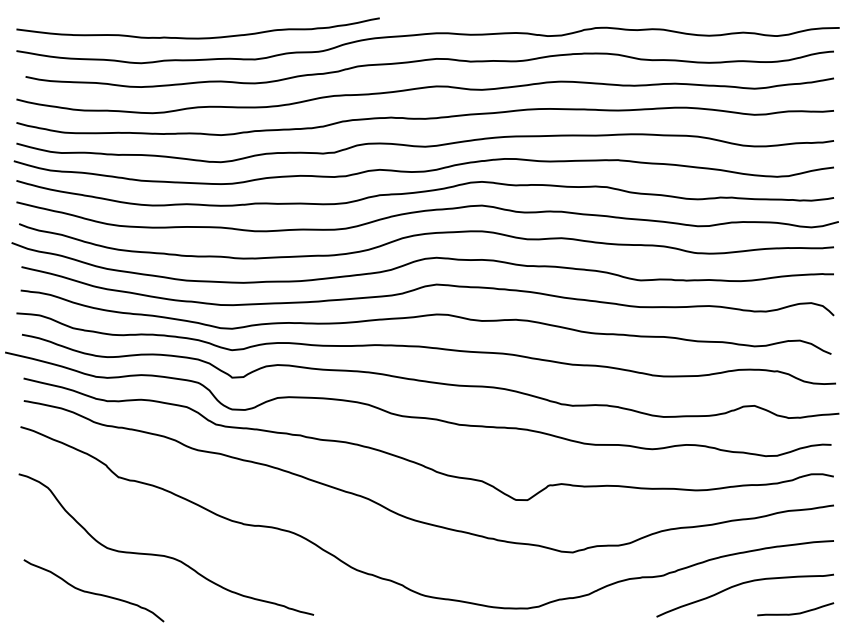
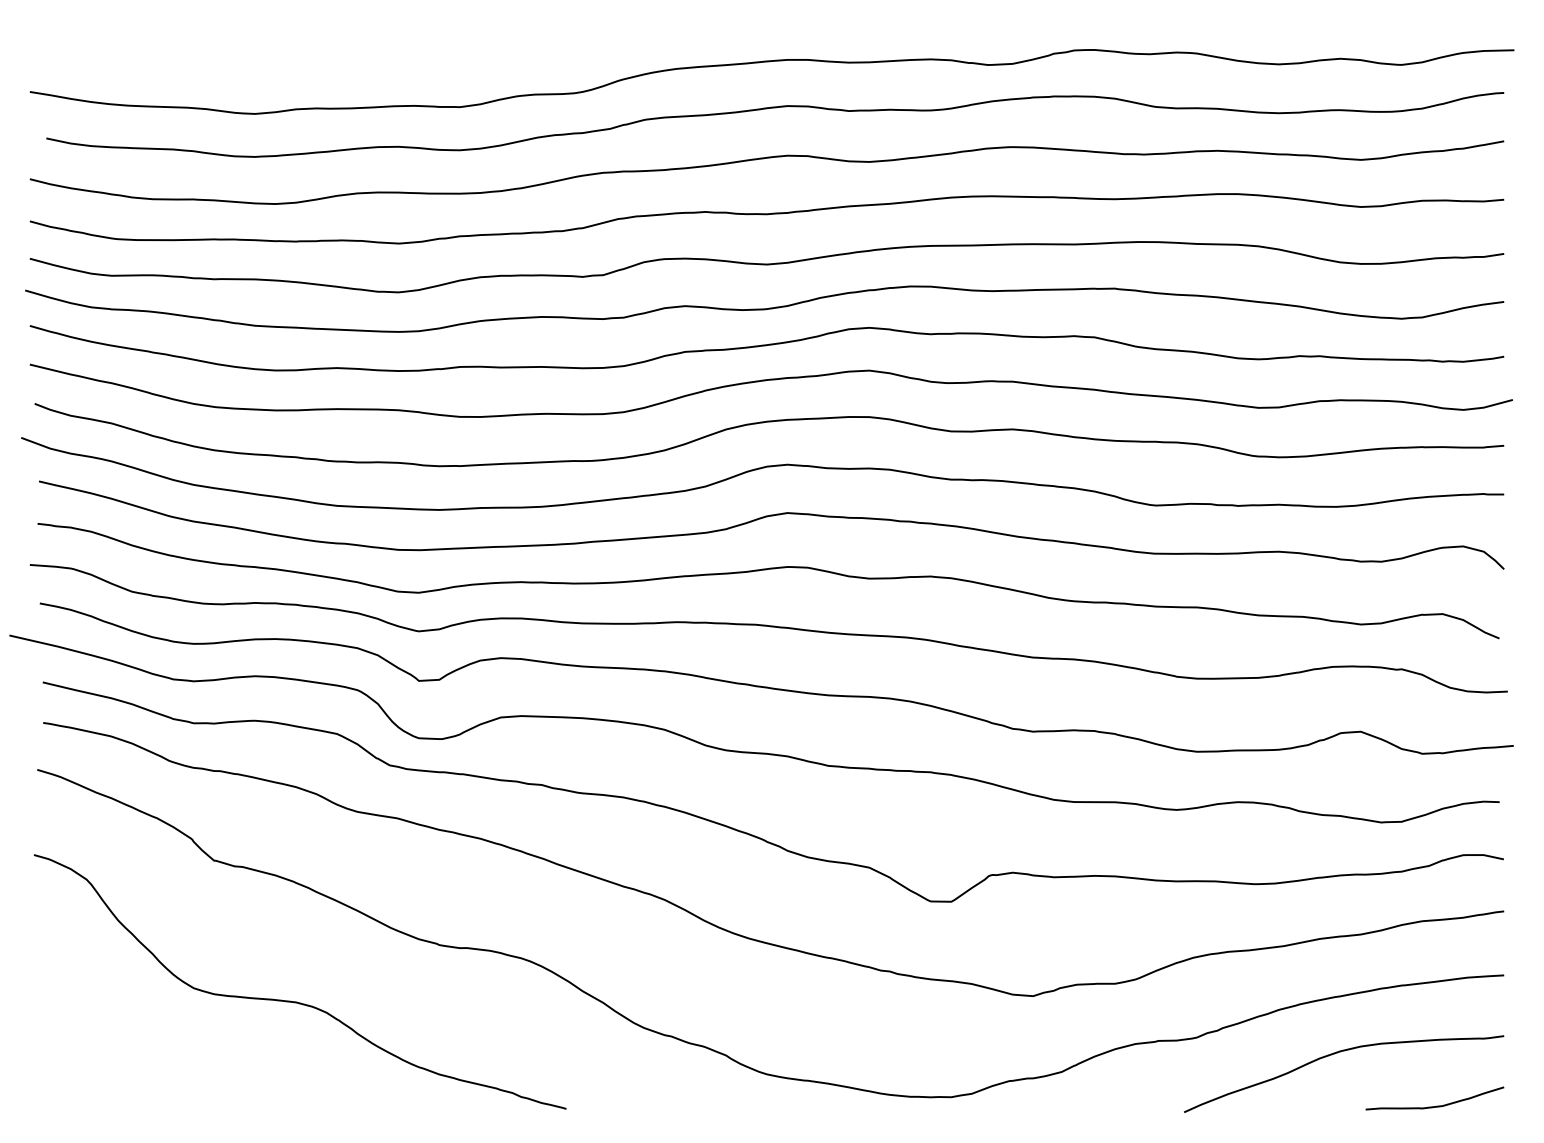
curve: (197, 37) -> (356, 67), removed
curve: (93, 592) -> (168, 1068), removed

